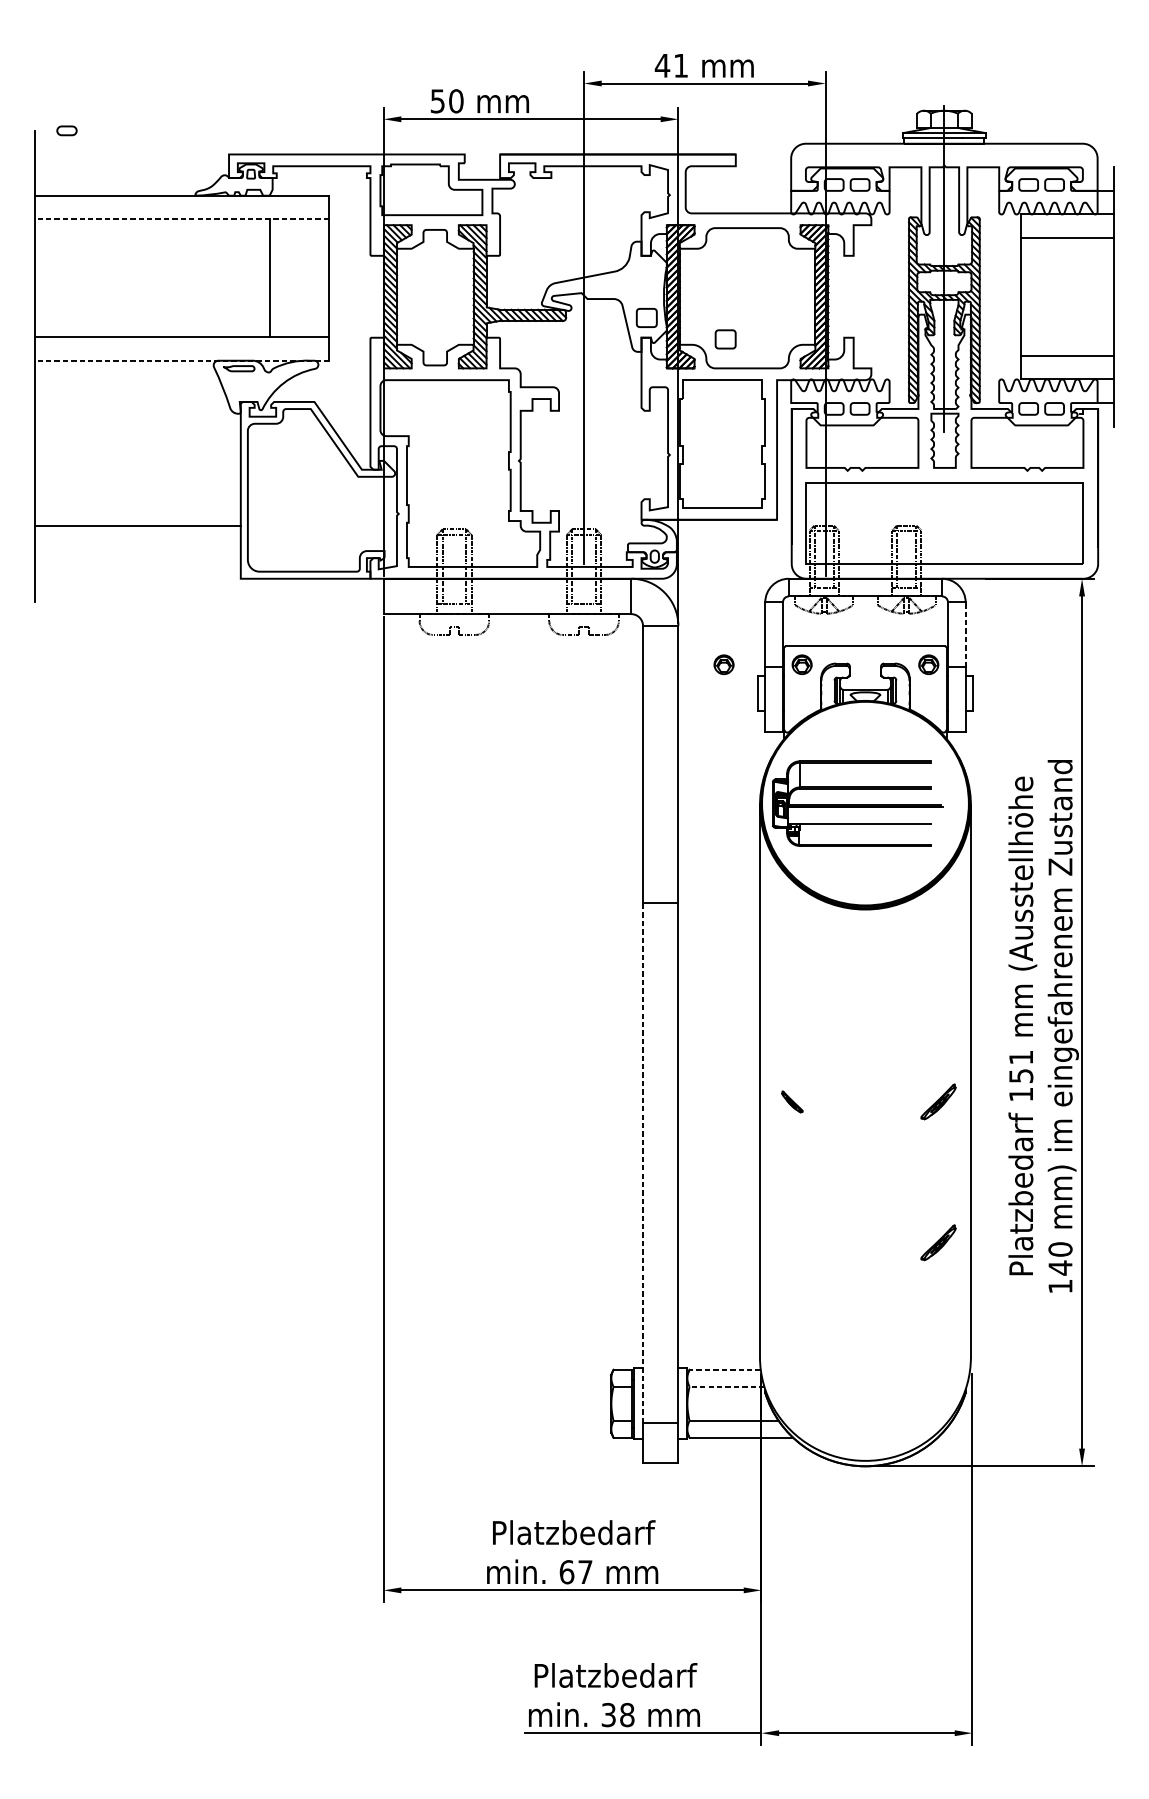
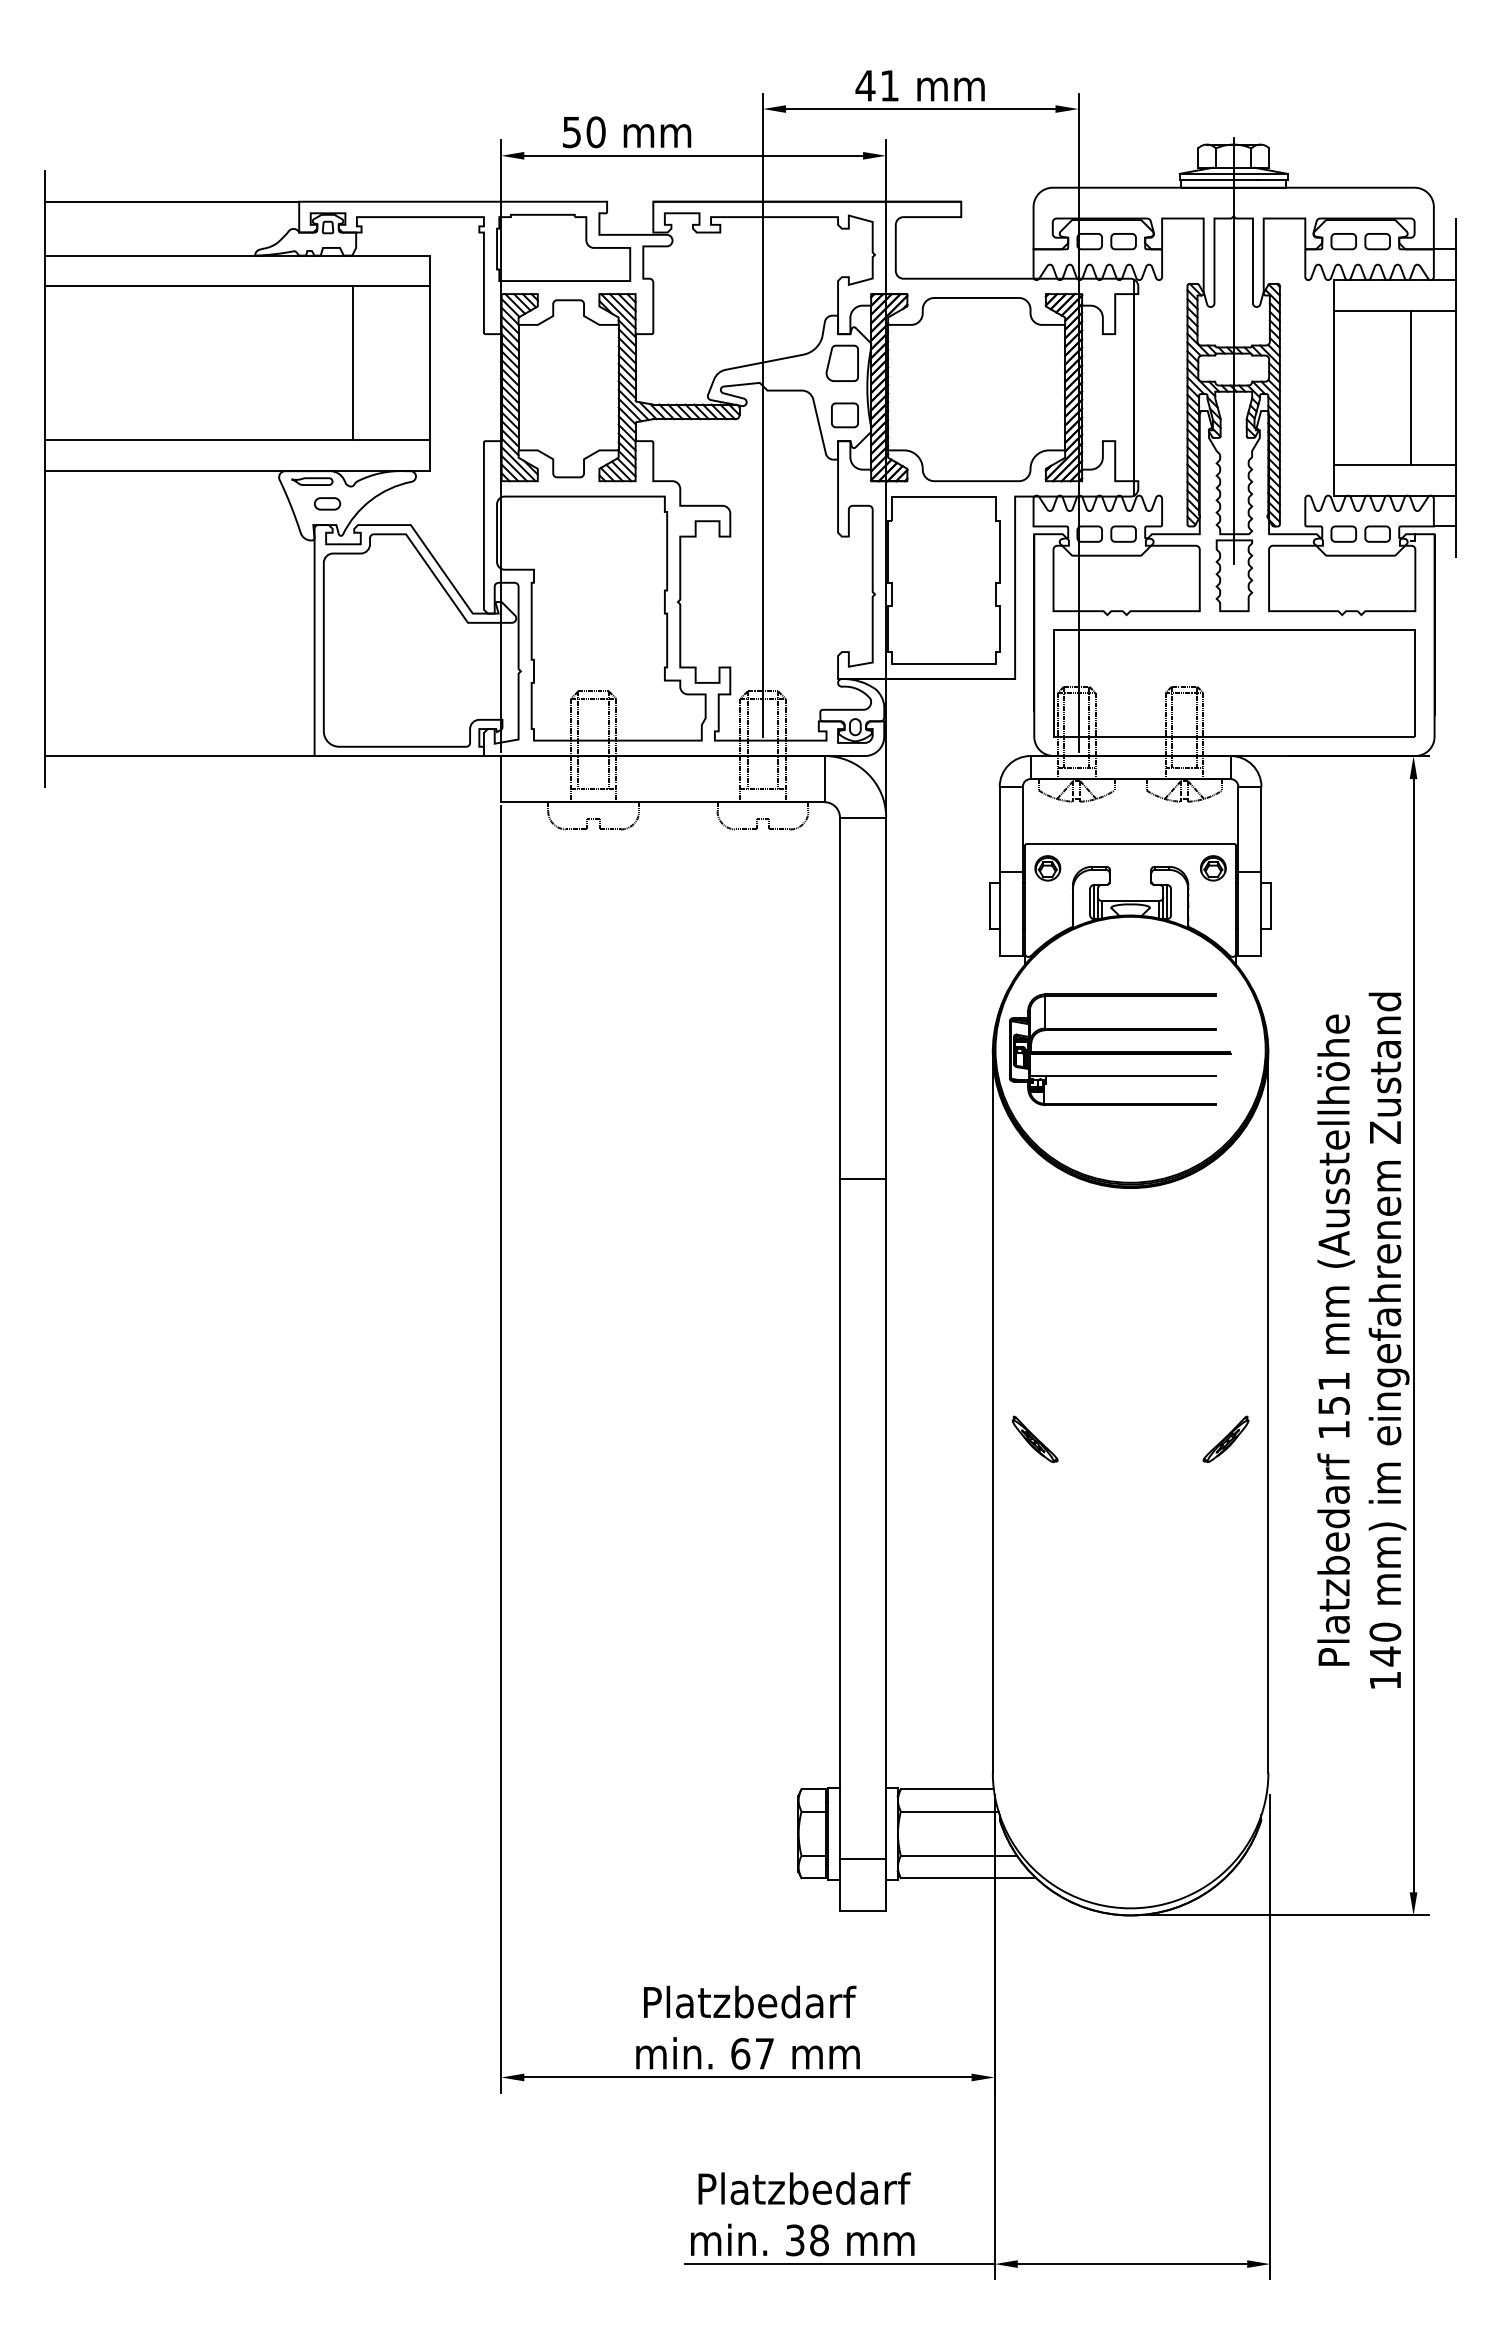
part: (66, 130) -> (327, 503), moved
line: (132, 154) -> (172, 201), added
line: (181, 219) -> (237, 286), dashed -> solid
part: (644, 278) -> (841, 363), added
line: (867, 296) -> (1133, 387), added
line: (1079, 296) -> (1410, 387), added
part: (725, 339) -> (947, 443), removed
line: (181, 360) -> (237, 471), dashed -> solid
line: (137, 526) -> (179, 756), moved
line: (965, 635) -> (1261, 829), dashed -> solid
part: (723, 664) -> (945, 868), removed
part: (791, 1101) -> (1034, 1439), size x1.67
line: (642, 1163) -> (839, 1519), dashed -> solid
part: (938, 1242) -> (1225, 1623), removed
line: (725, 1369) -> (947, 1789), dashed -> solid
line: (726, 1386) -> (949, 1811), dashed -> solid

